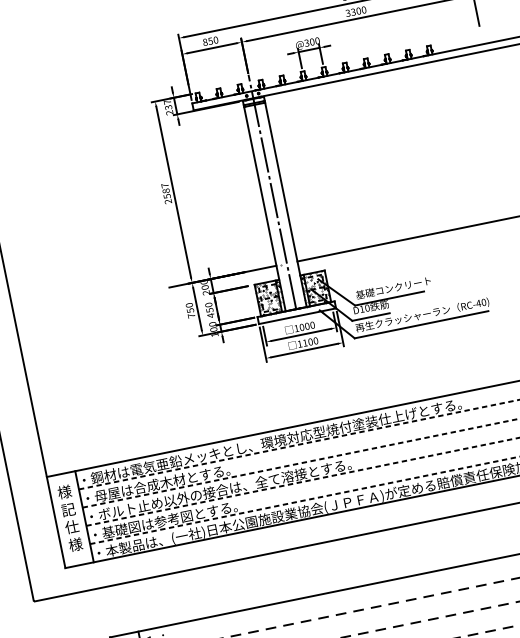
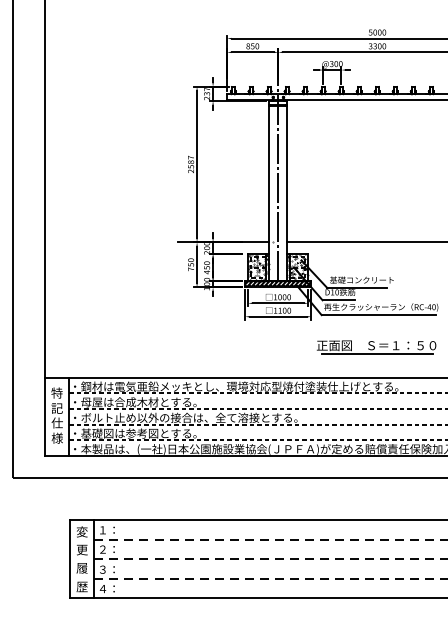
hatch: (297, 312) -> (278, 284), added
part: (426, 363) -> (376, 347), added
text: (63, 491) -> (56, 392), 様 -> 特

